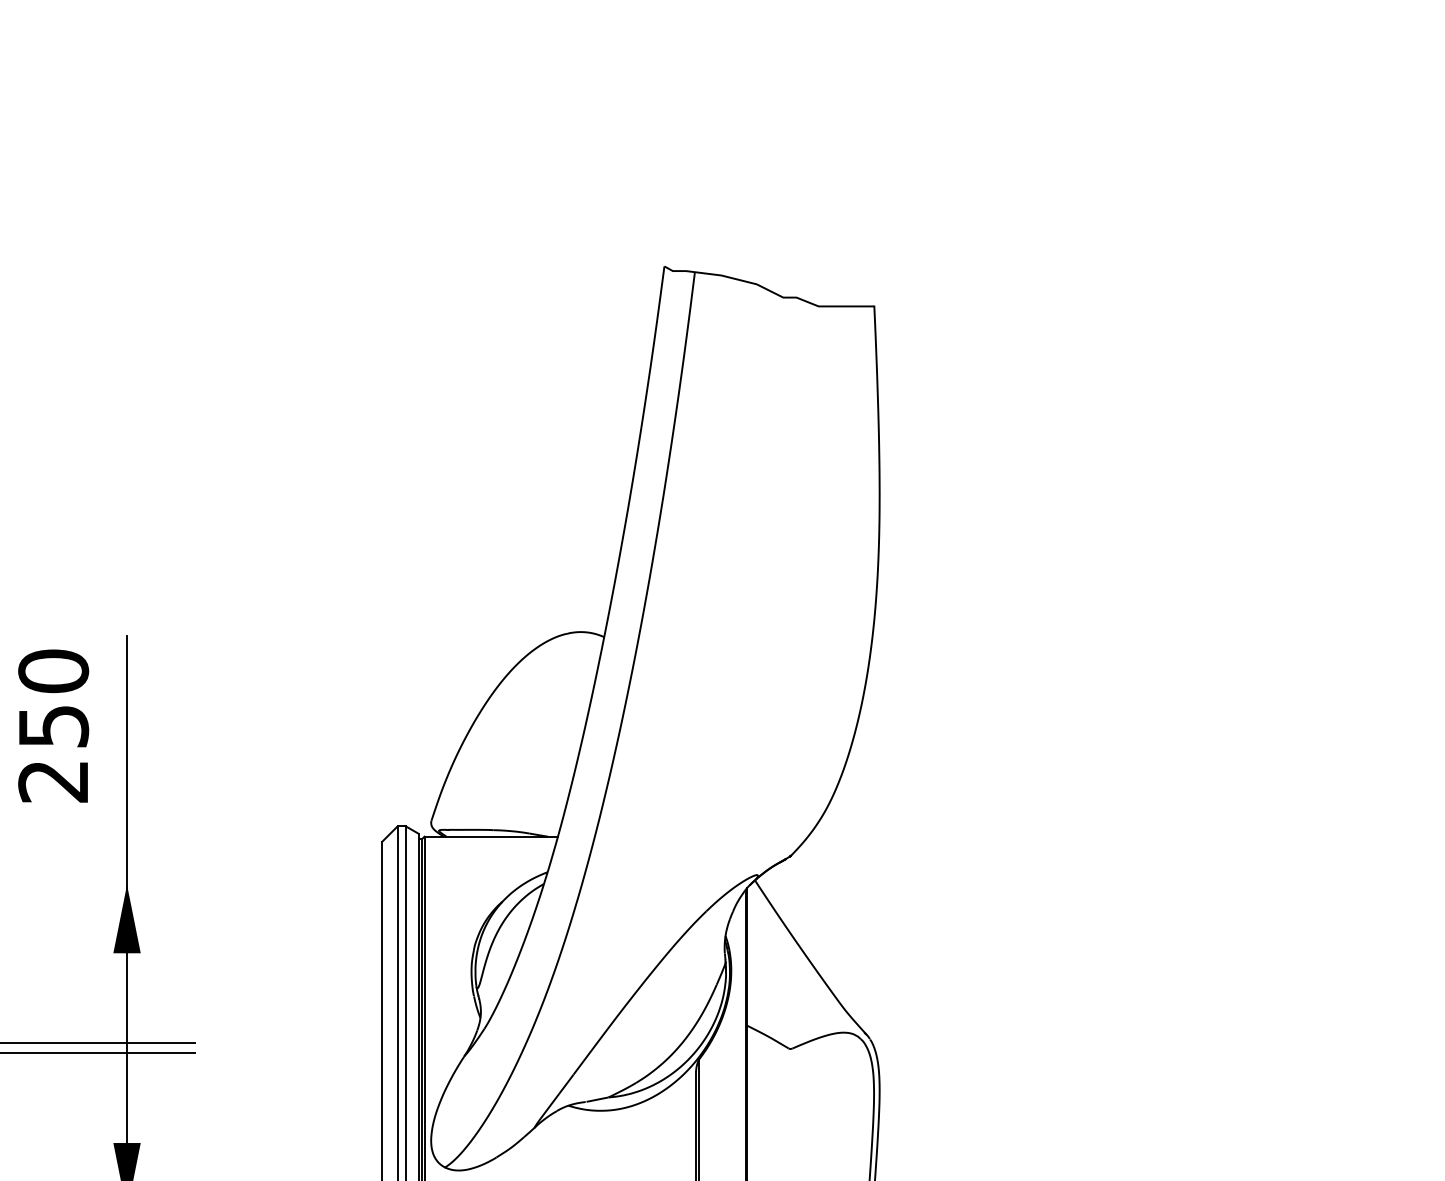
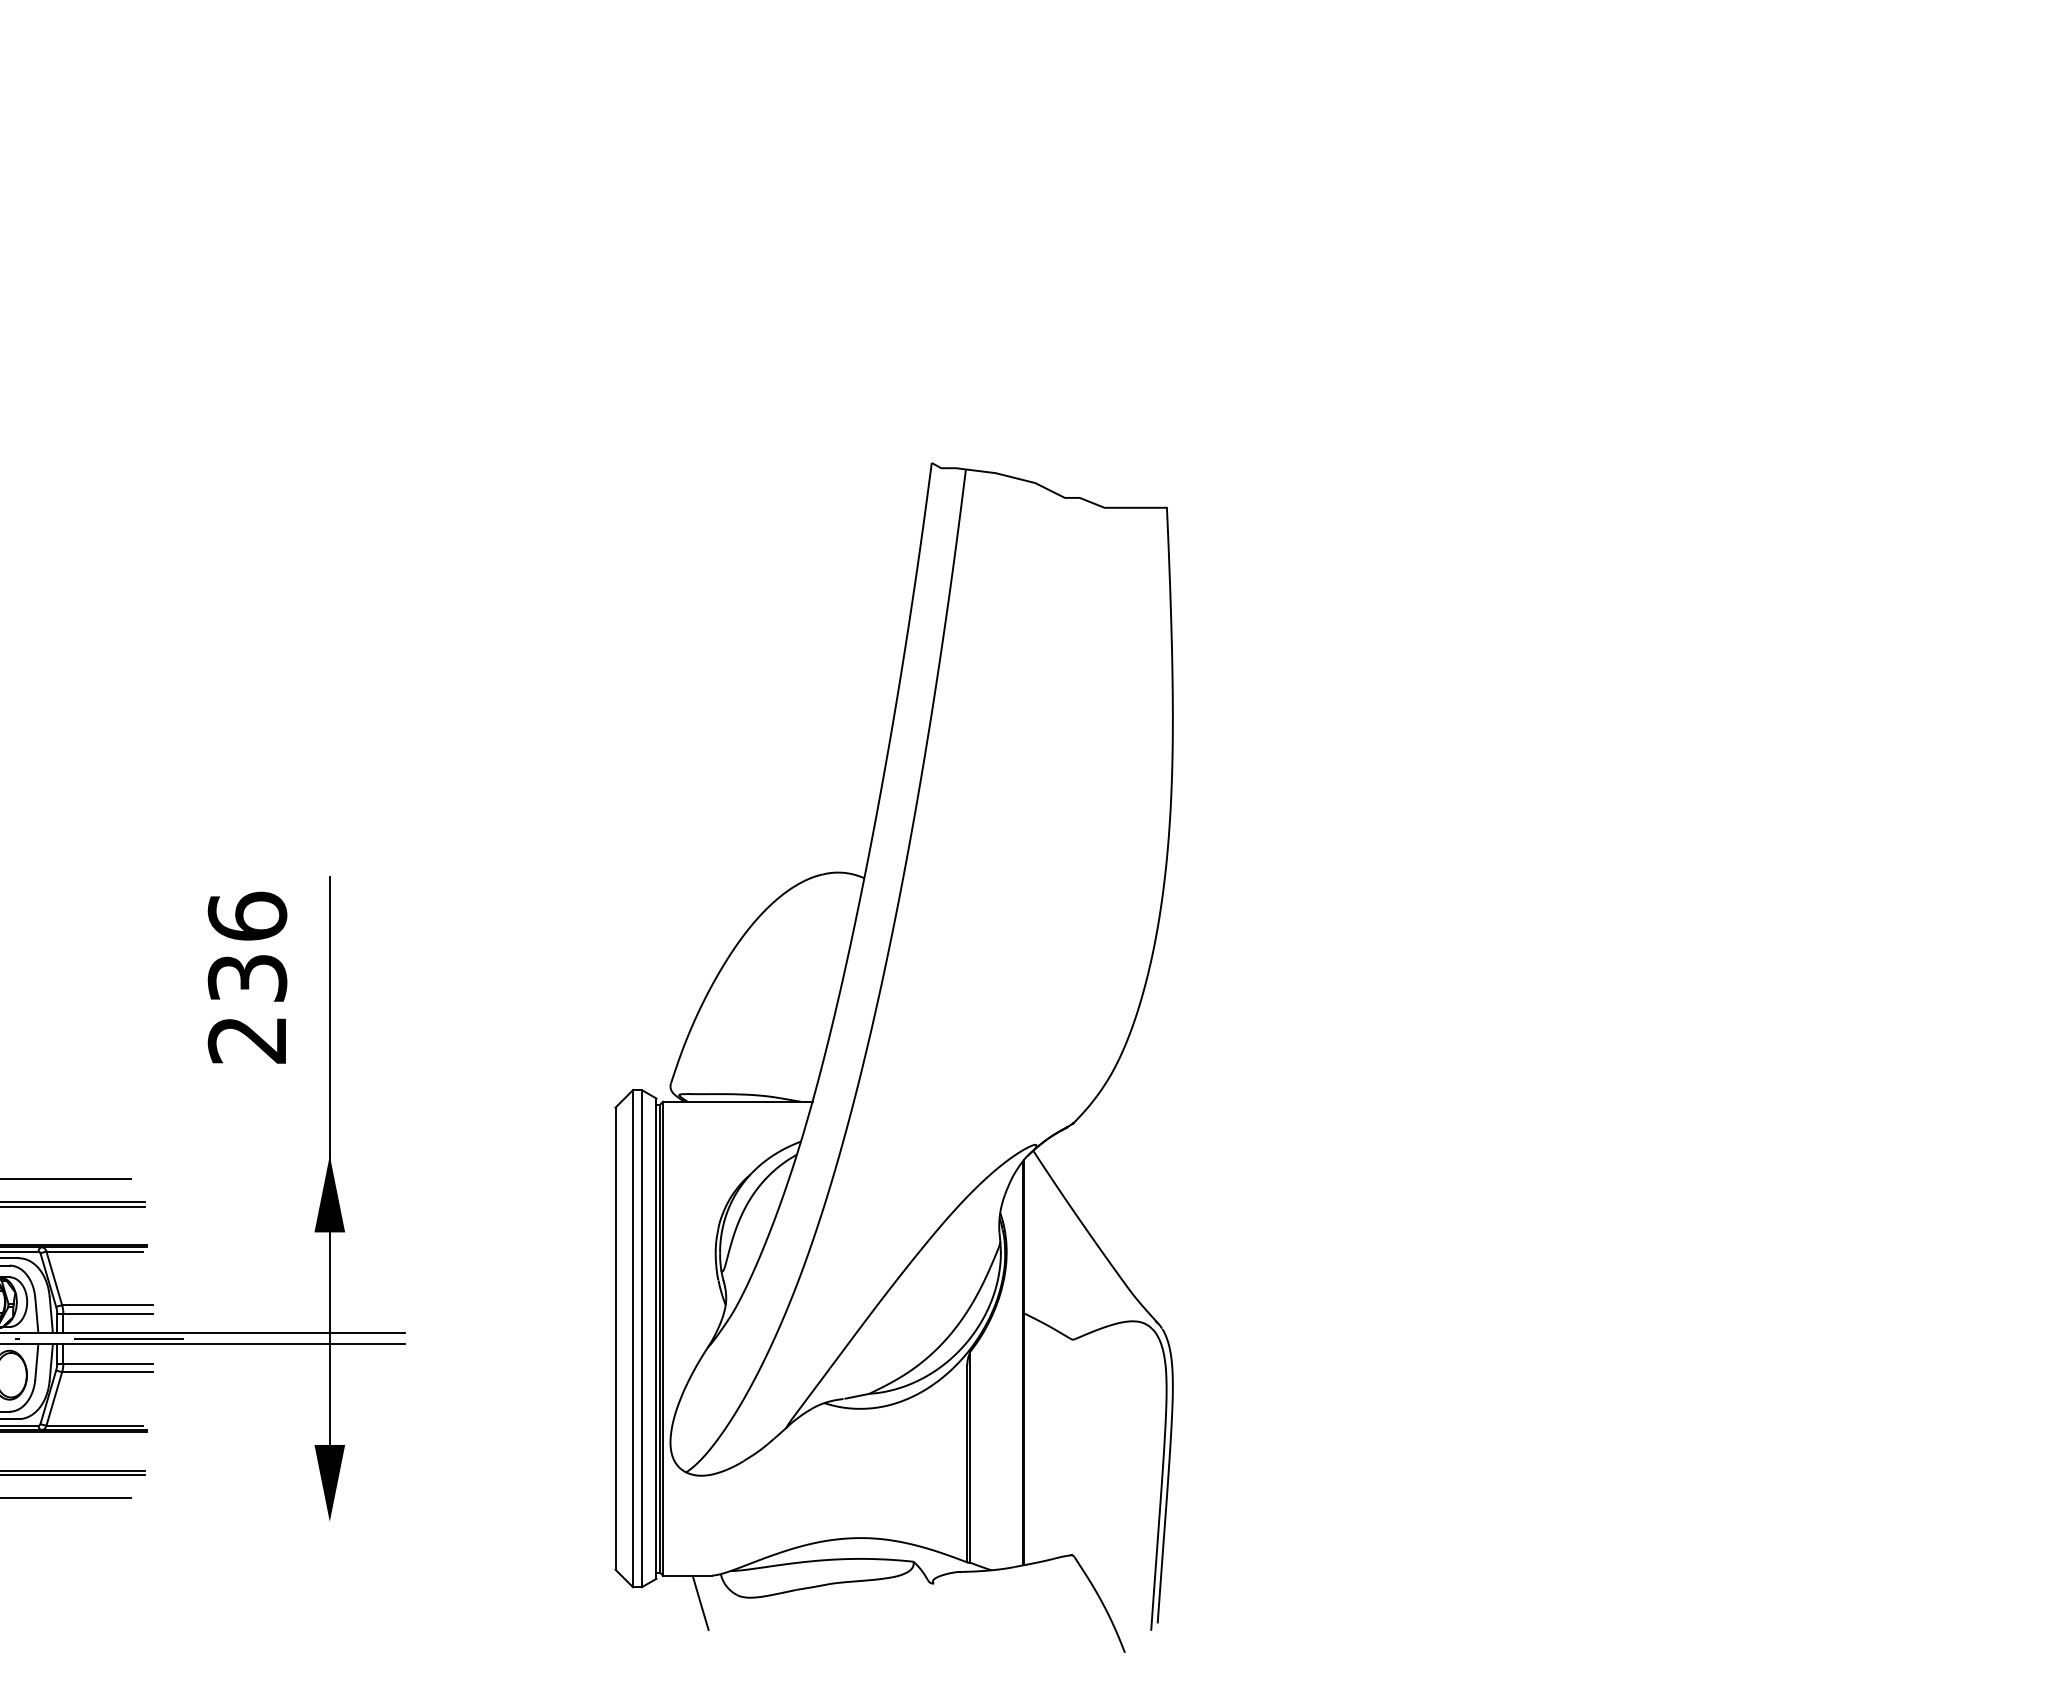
text: (53, 698) -> (247, 946), 250 -> 236

